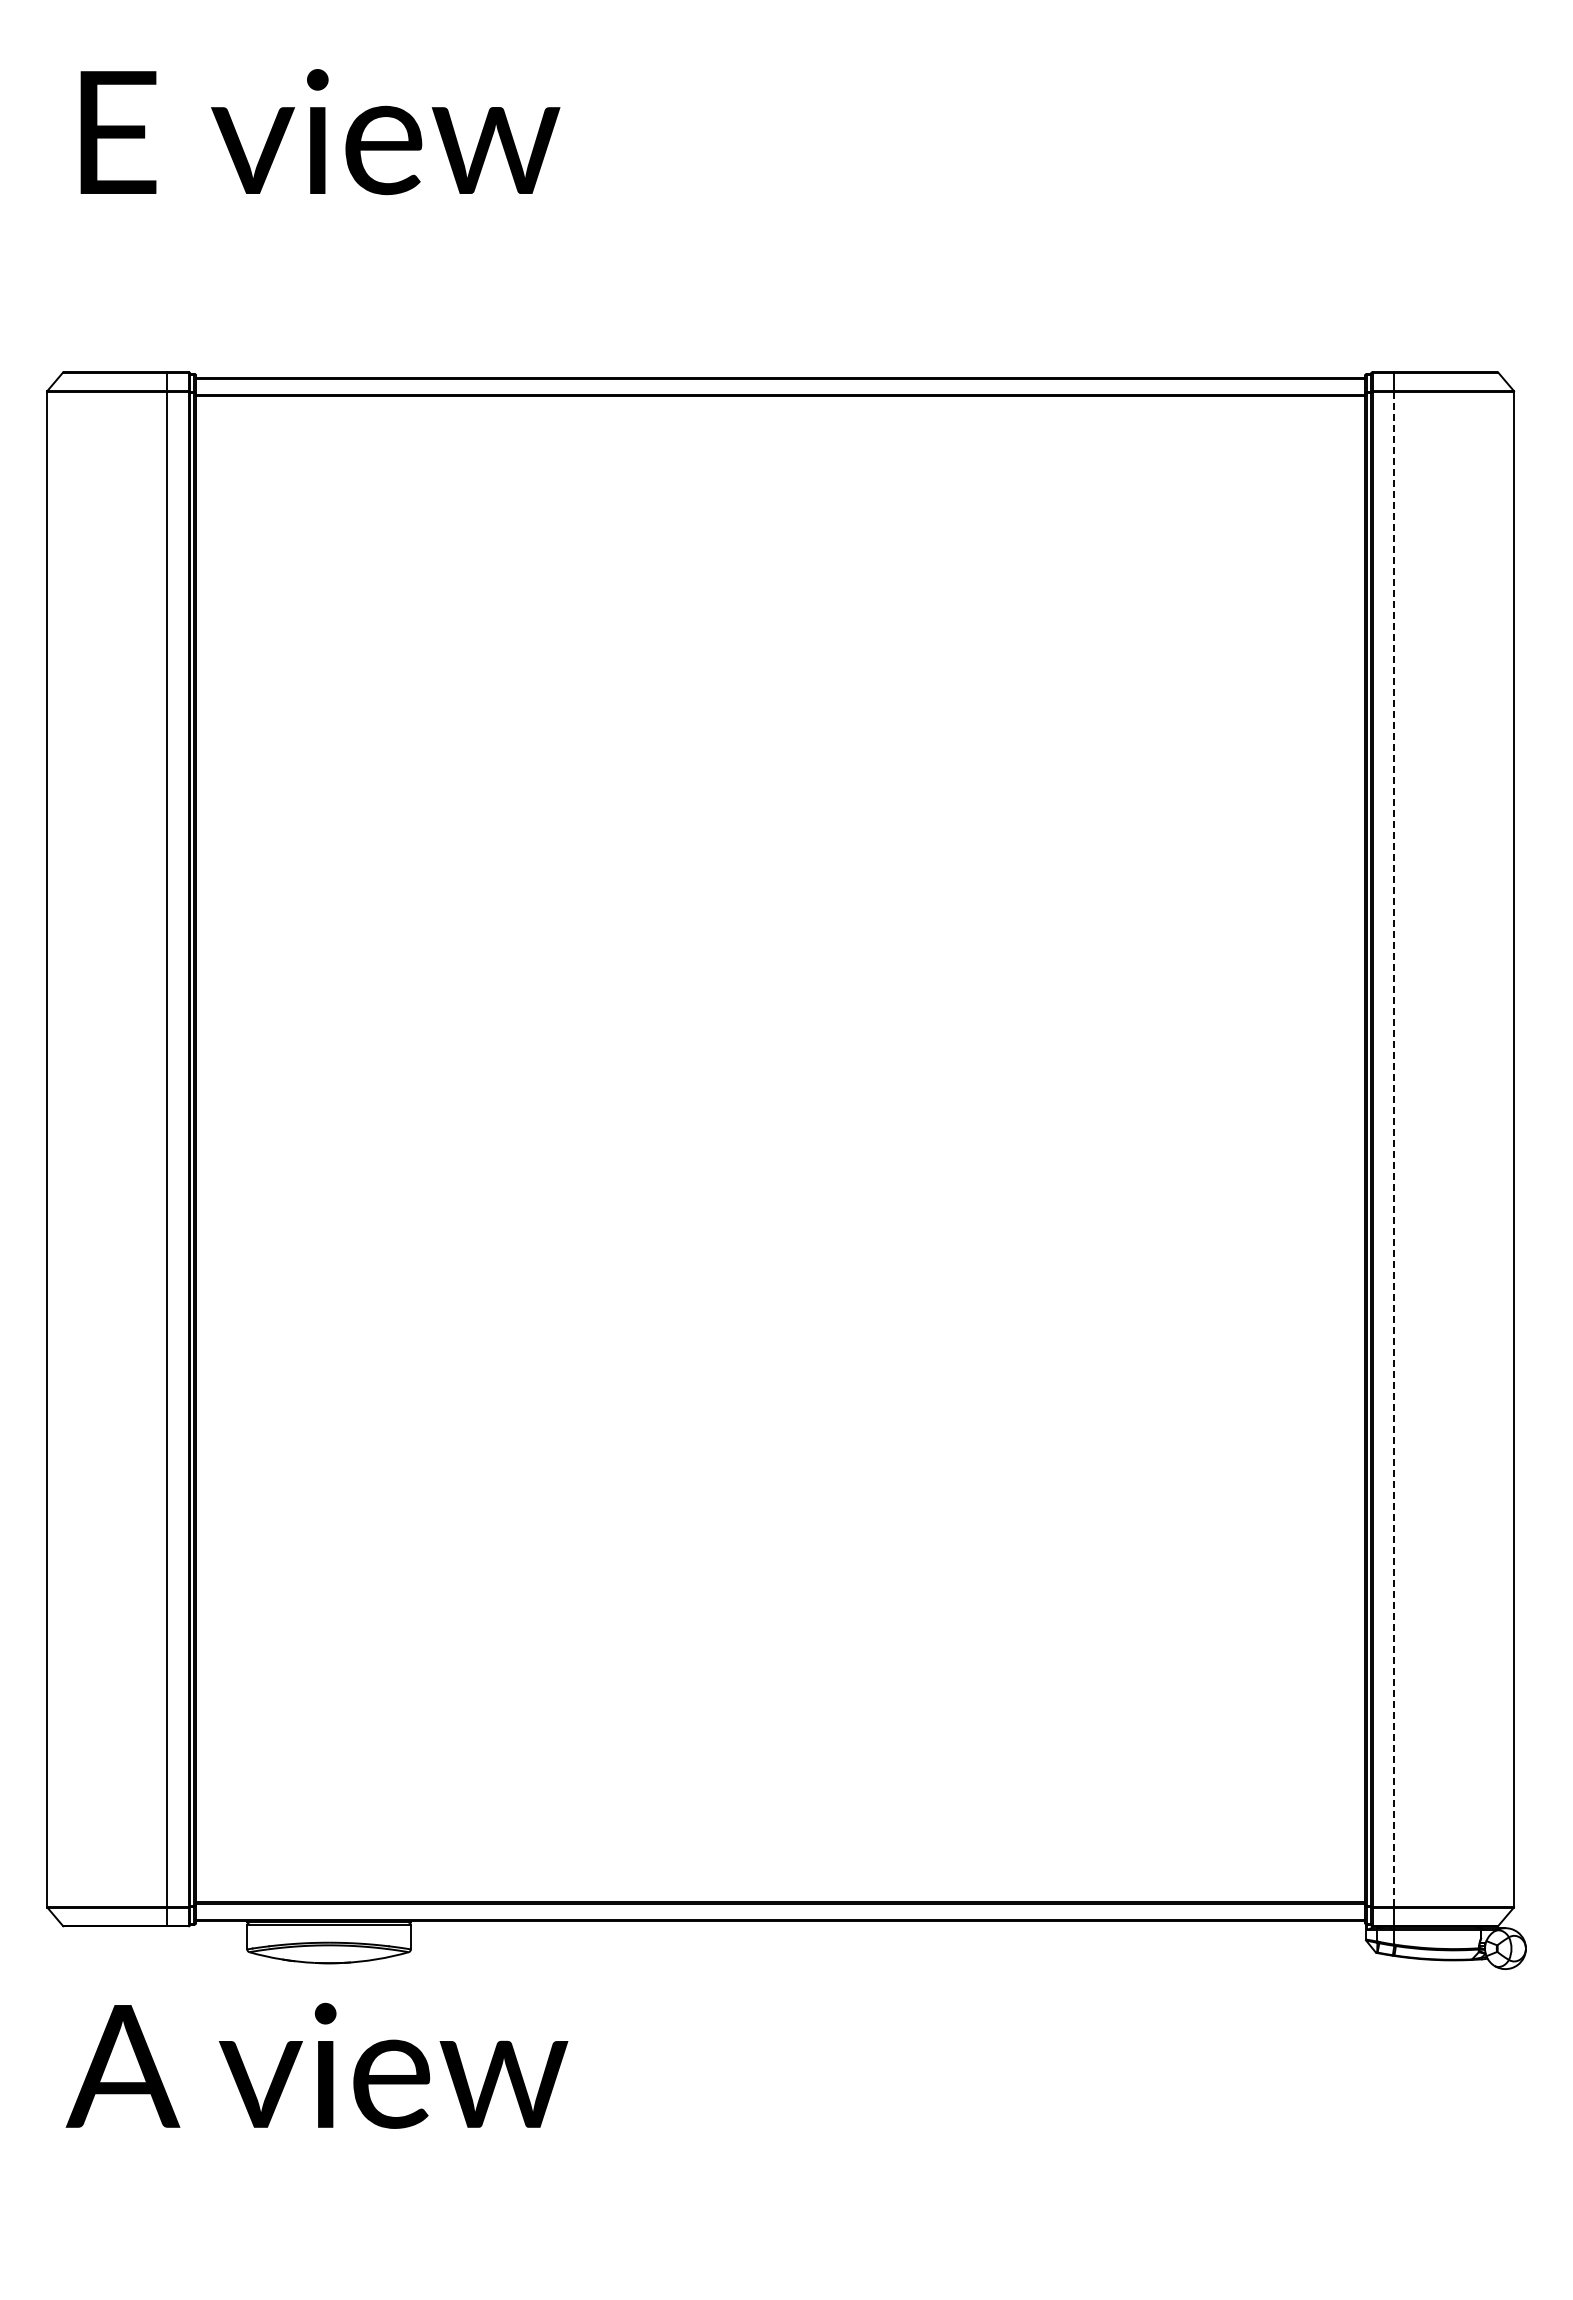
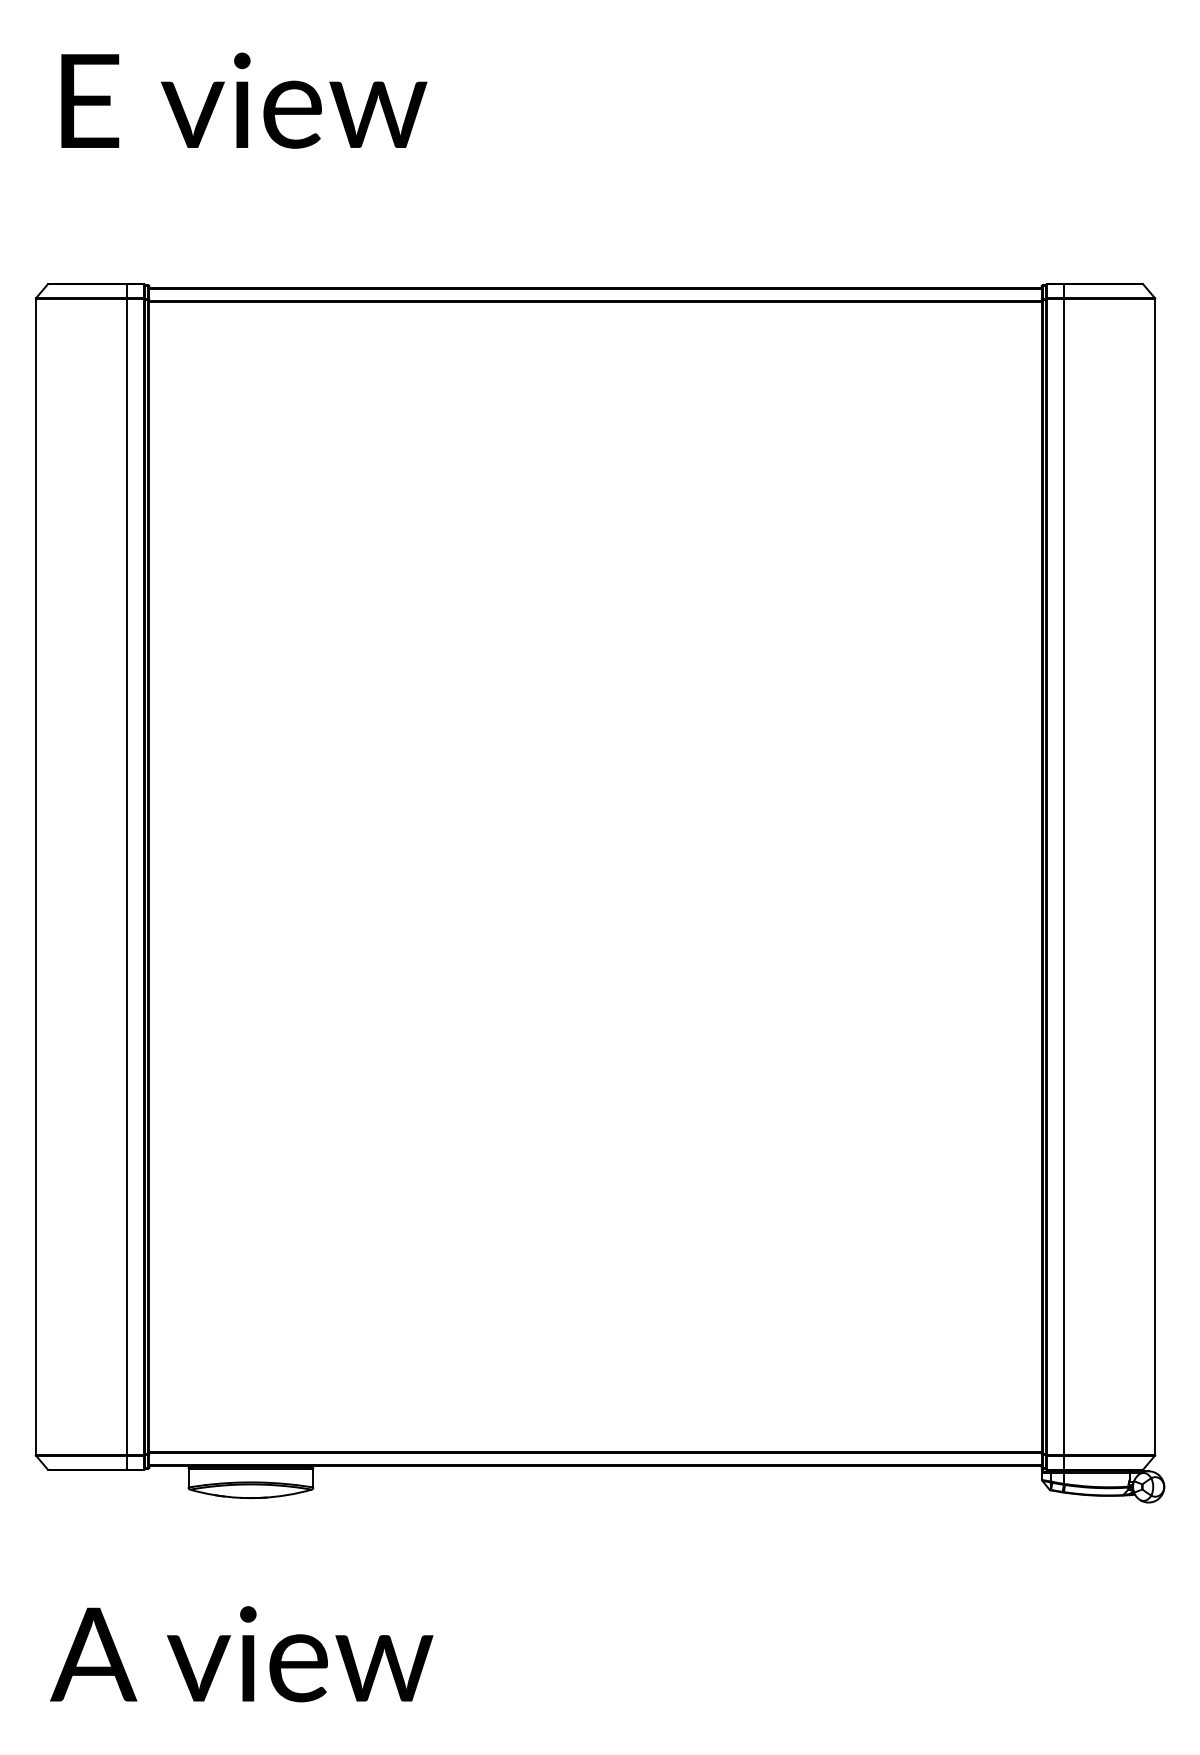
line: (1394, 1149) -> (1063, 877), dashed -> solid
text: (316, 2065) -> (241, 1653), moved

